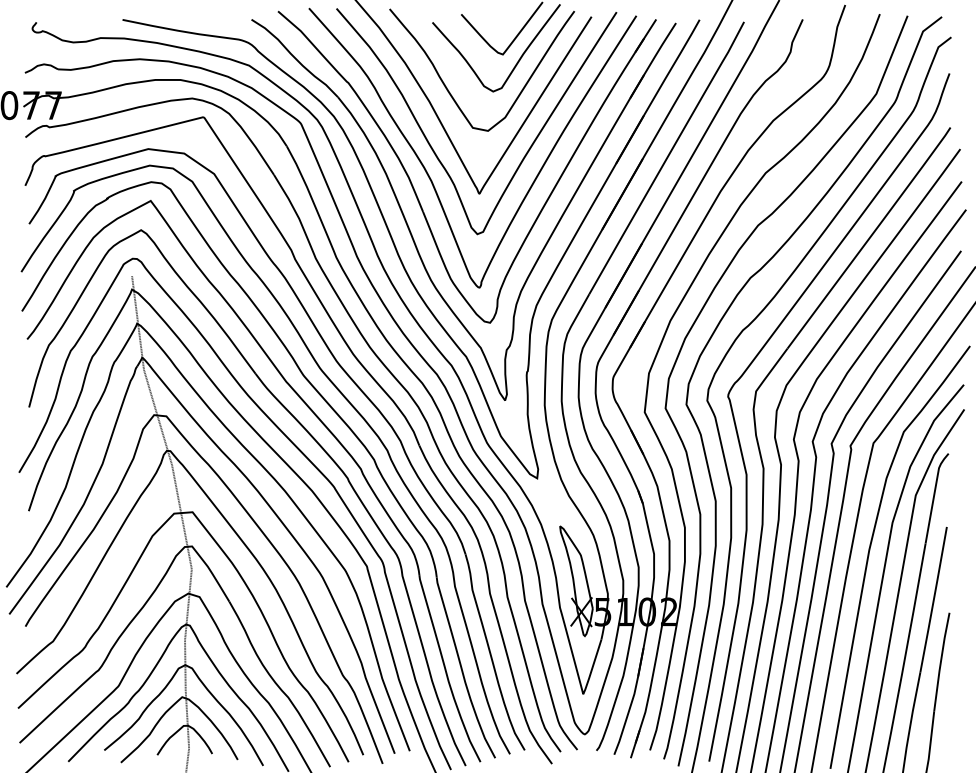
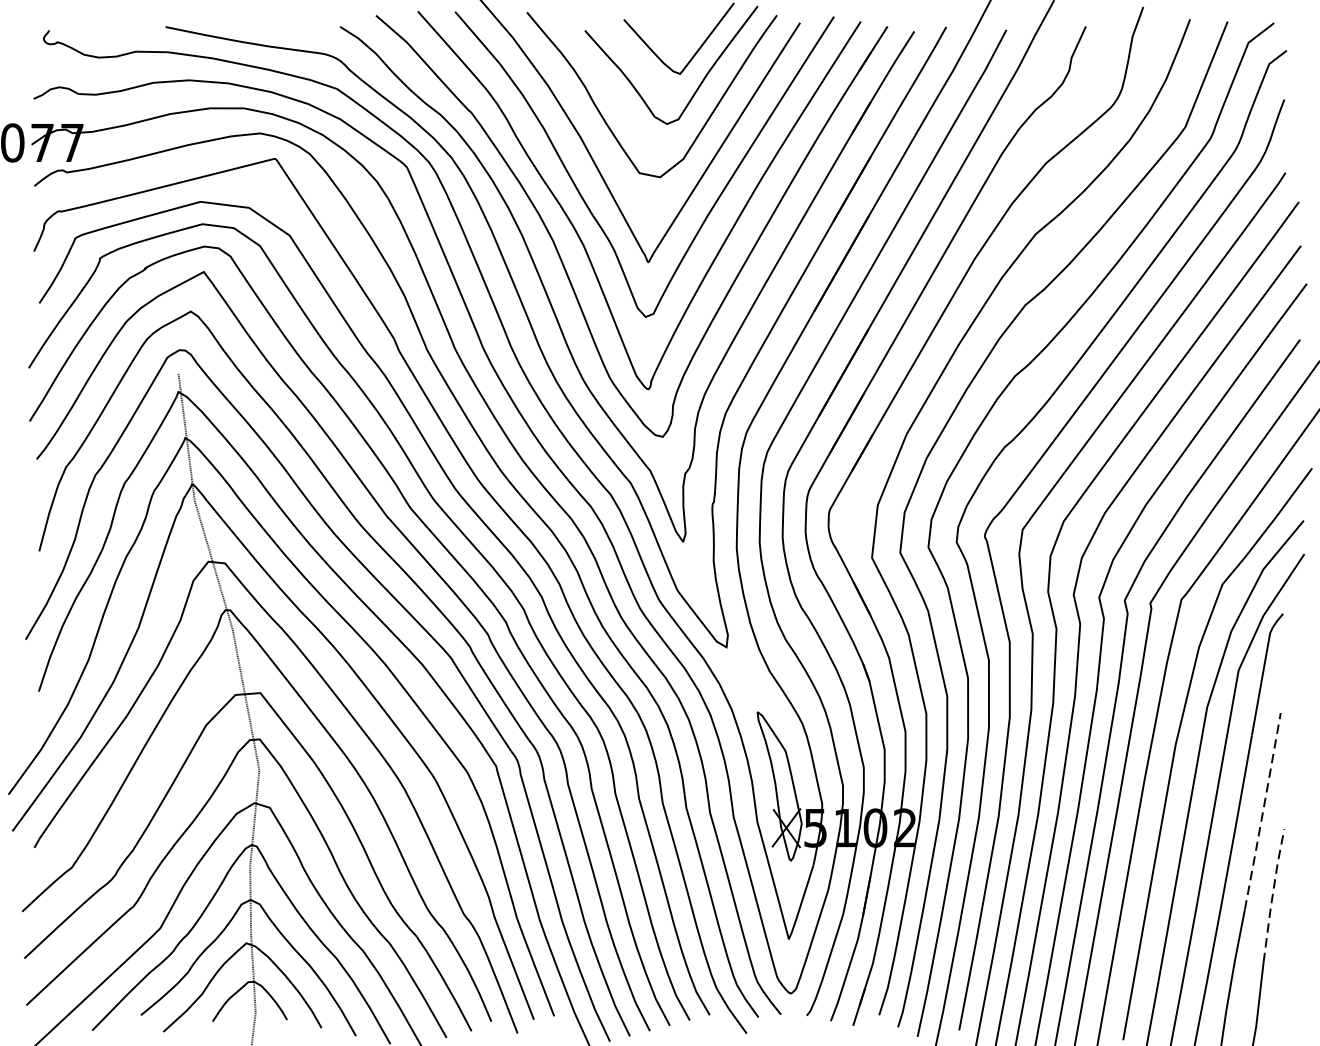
line: (933, 599) -> (1262, 811), solid -> dashed
line: (941, 661) -> (1273, 894), solid -> dashed

